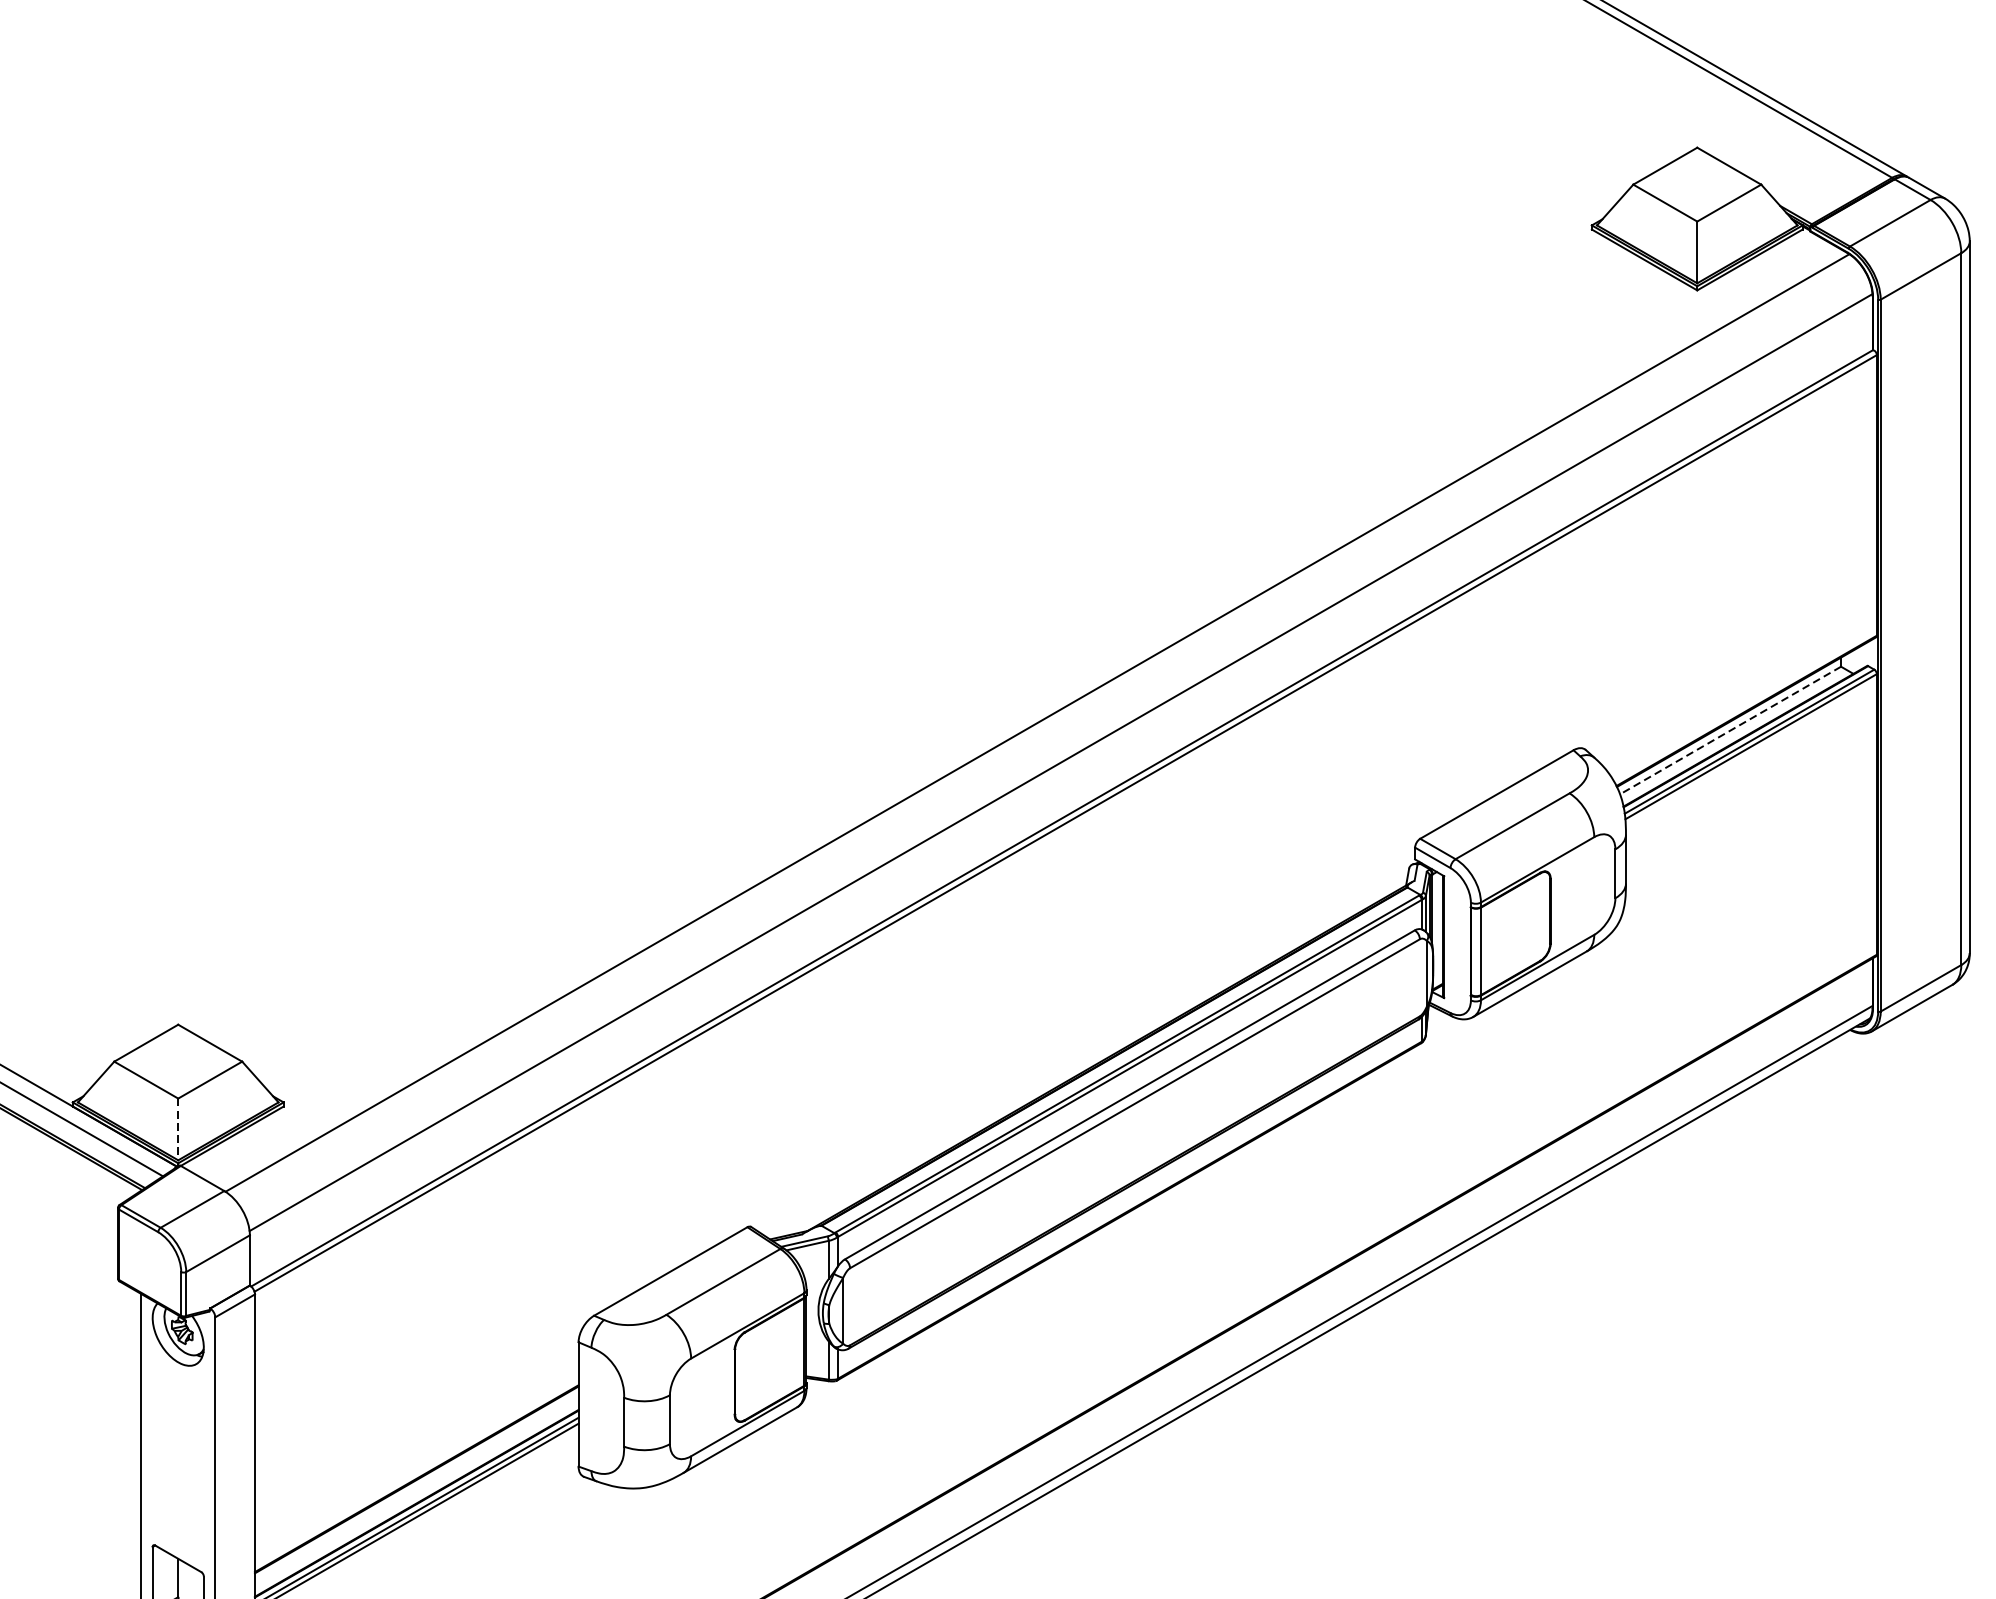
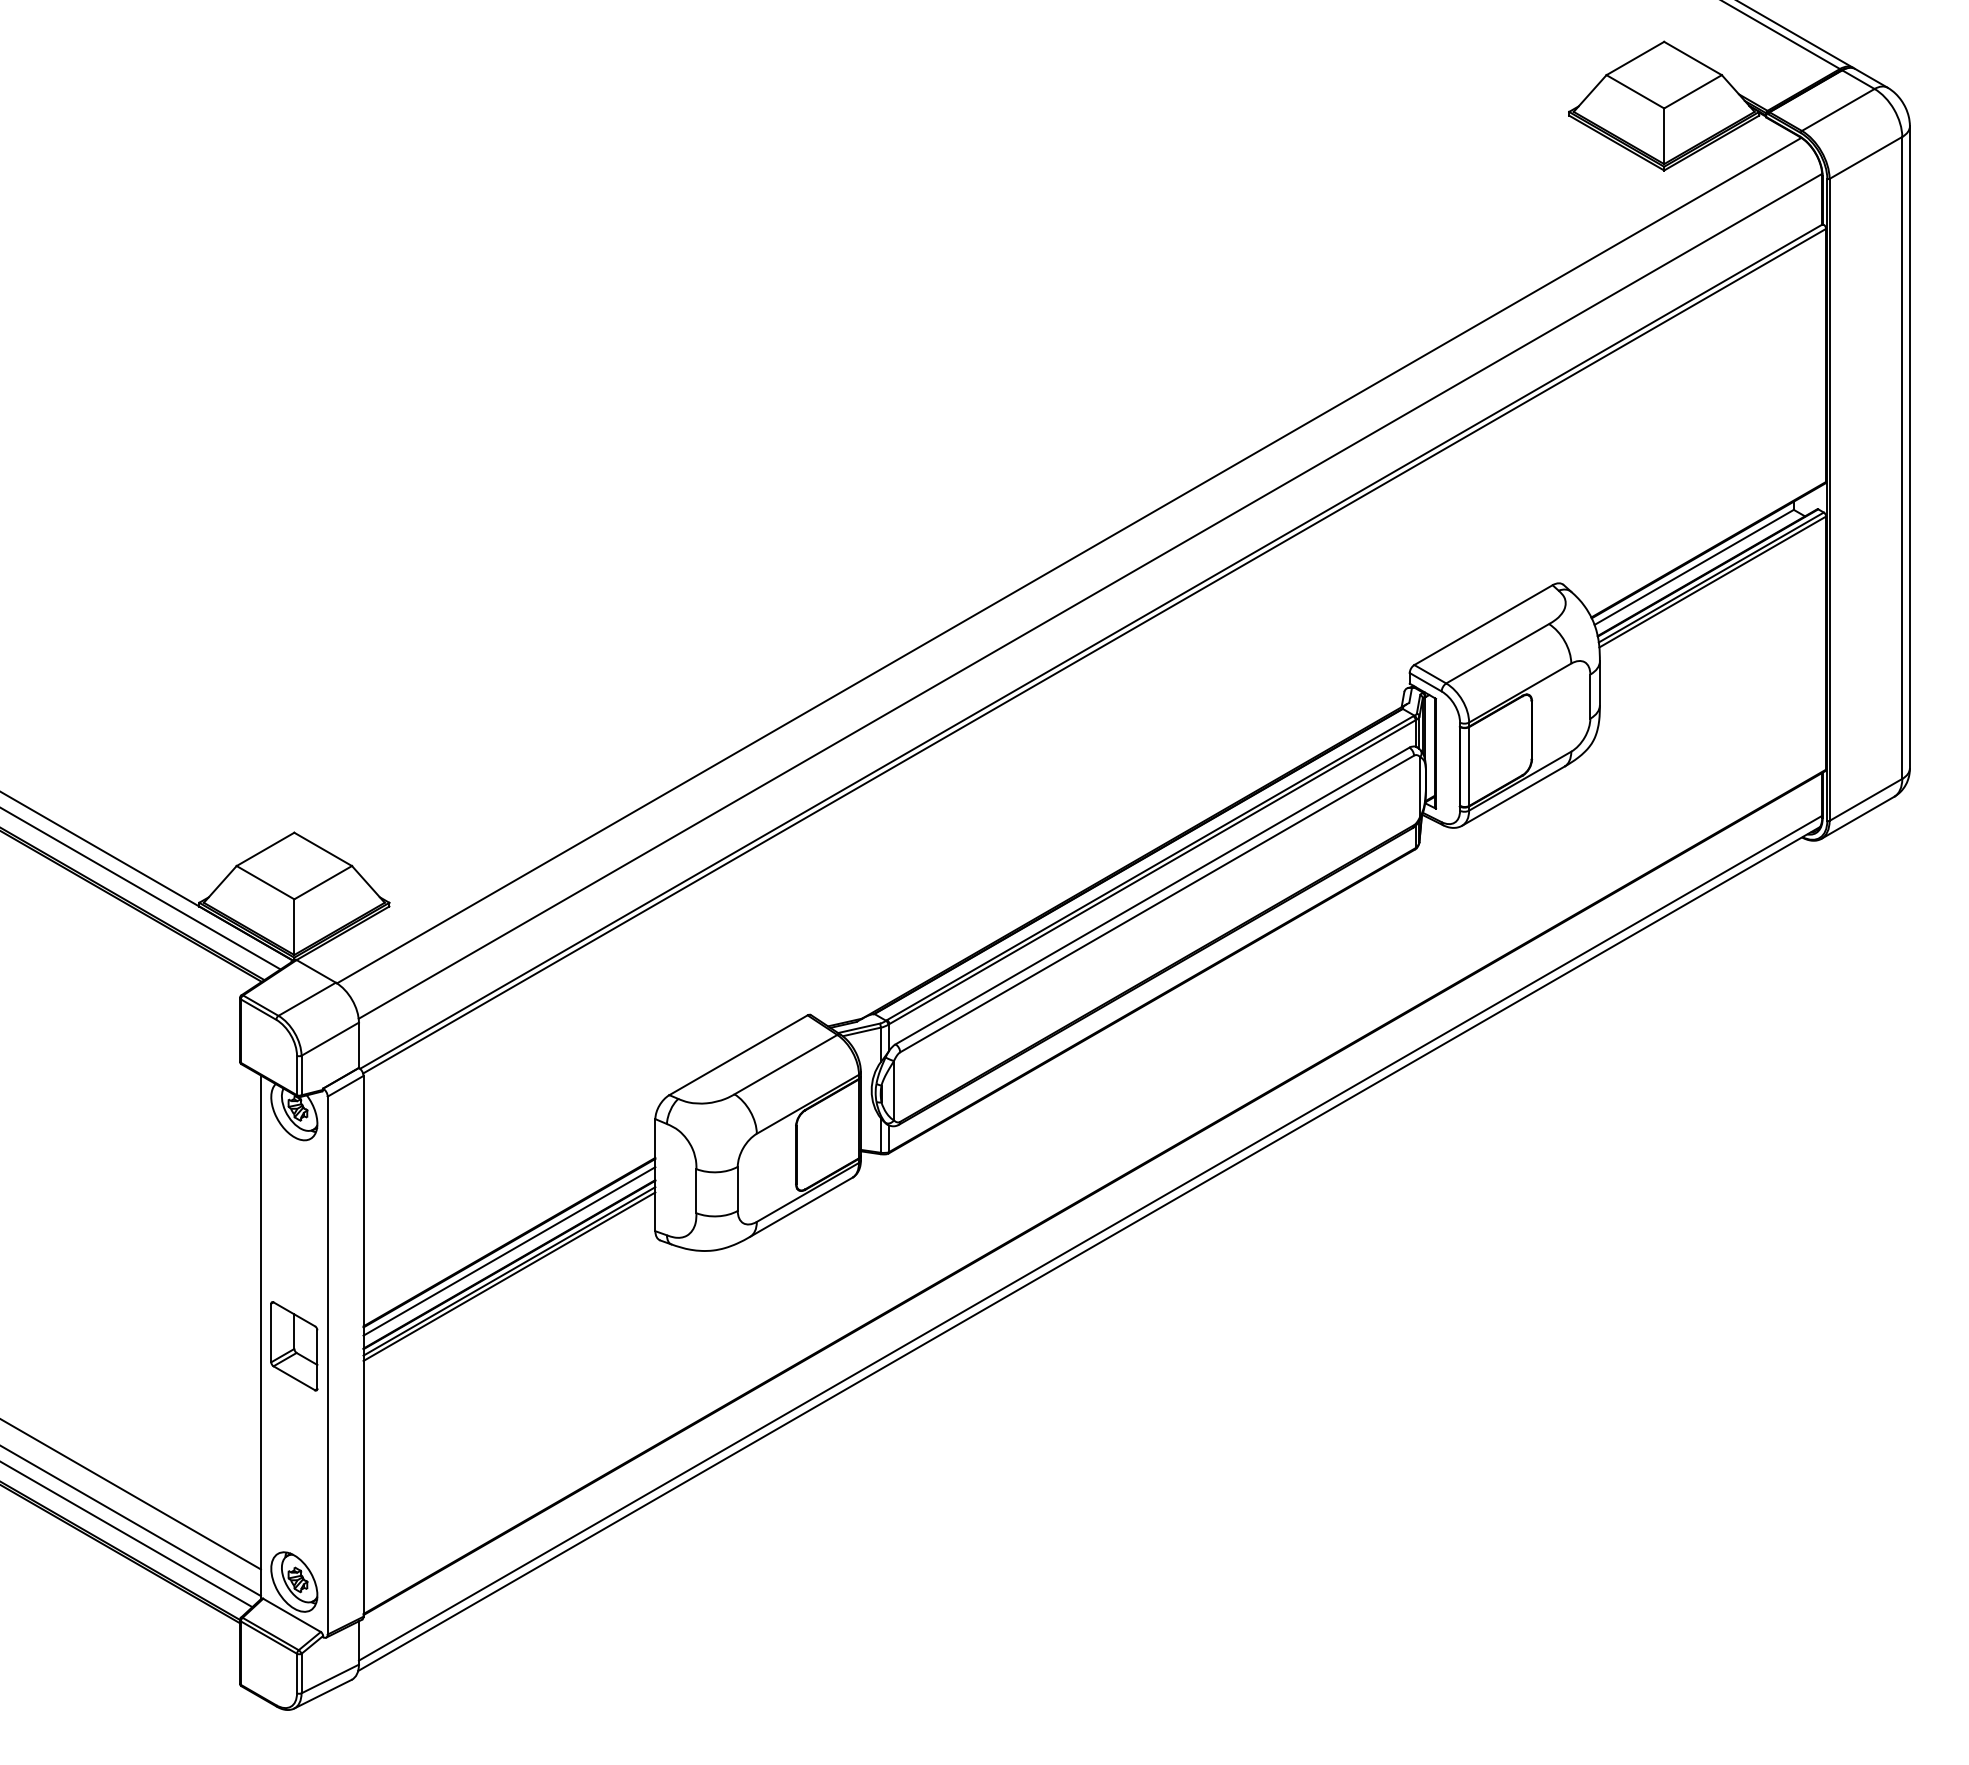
line: (1729, 730) -> (1693, 567), dashed -> solid
line: (178, 1129) -> (294, 927), dashed -> solid
line: (416, 1489) -> (509, 1251), added

